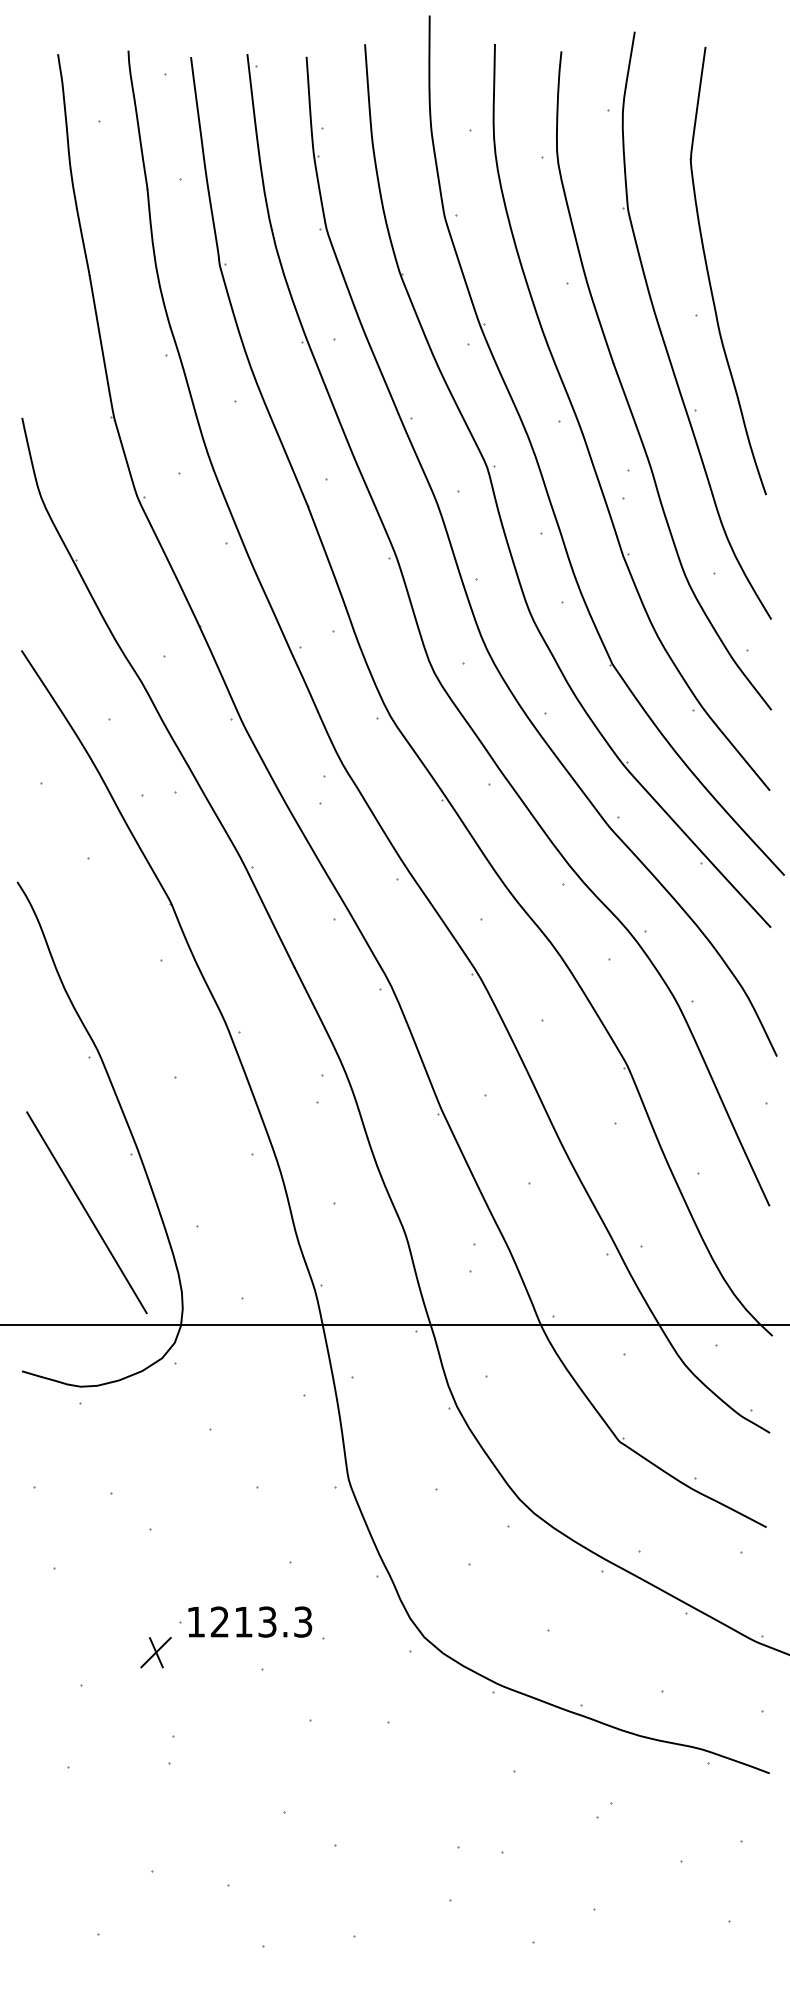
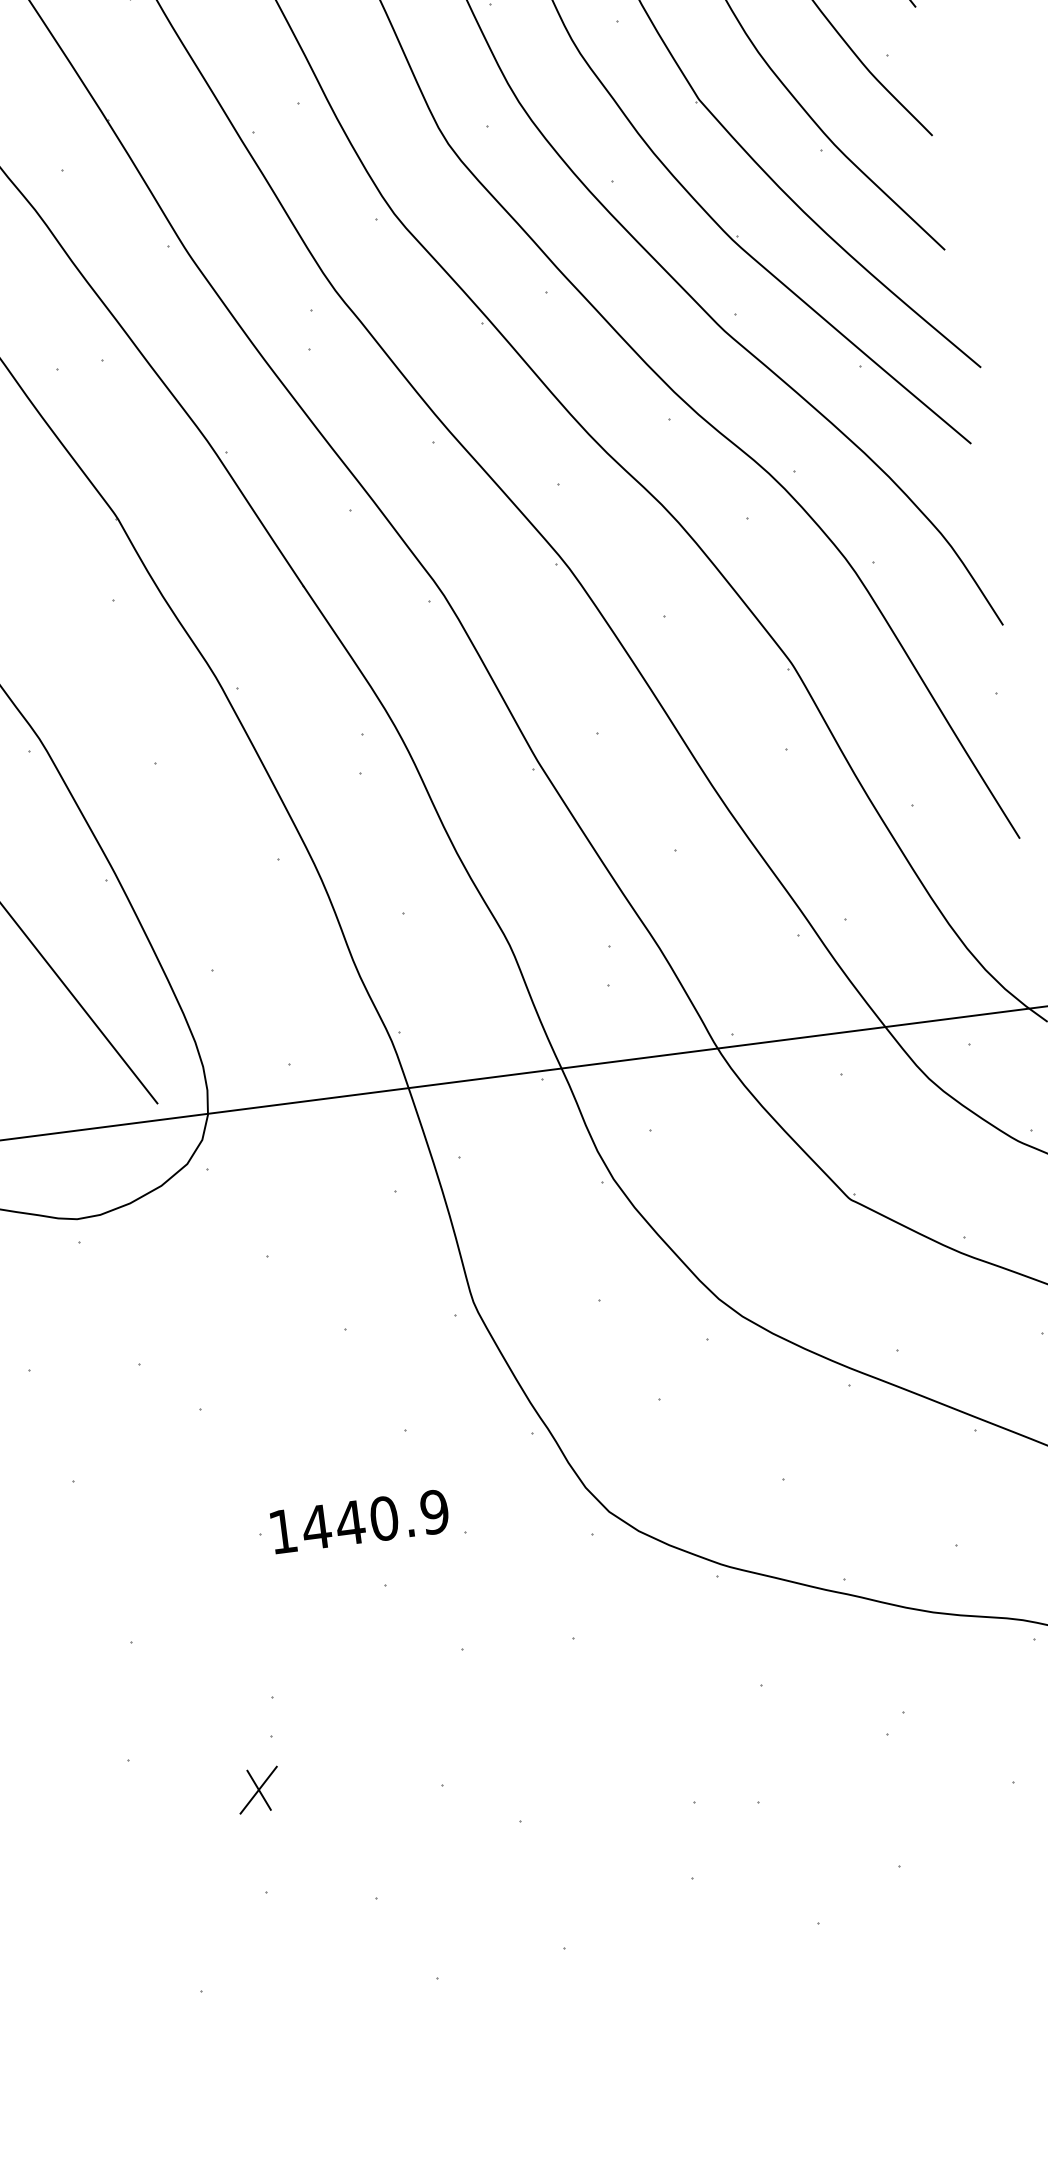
text: (261, 1621) -> (375, 1518), 1213.3 -> 1440.9
part: (155, 1652) -> (257, 1790), moved

